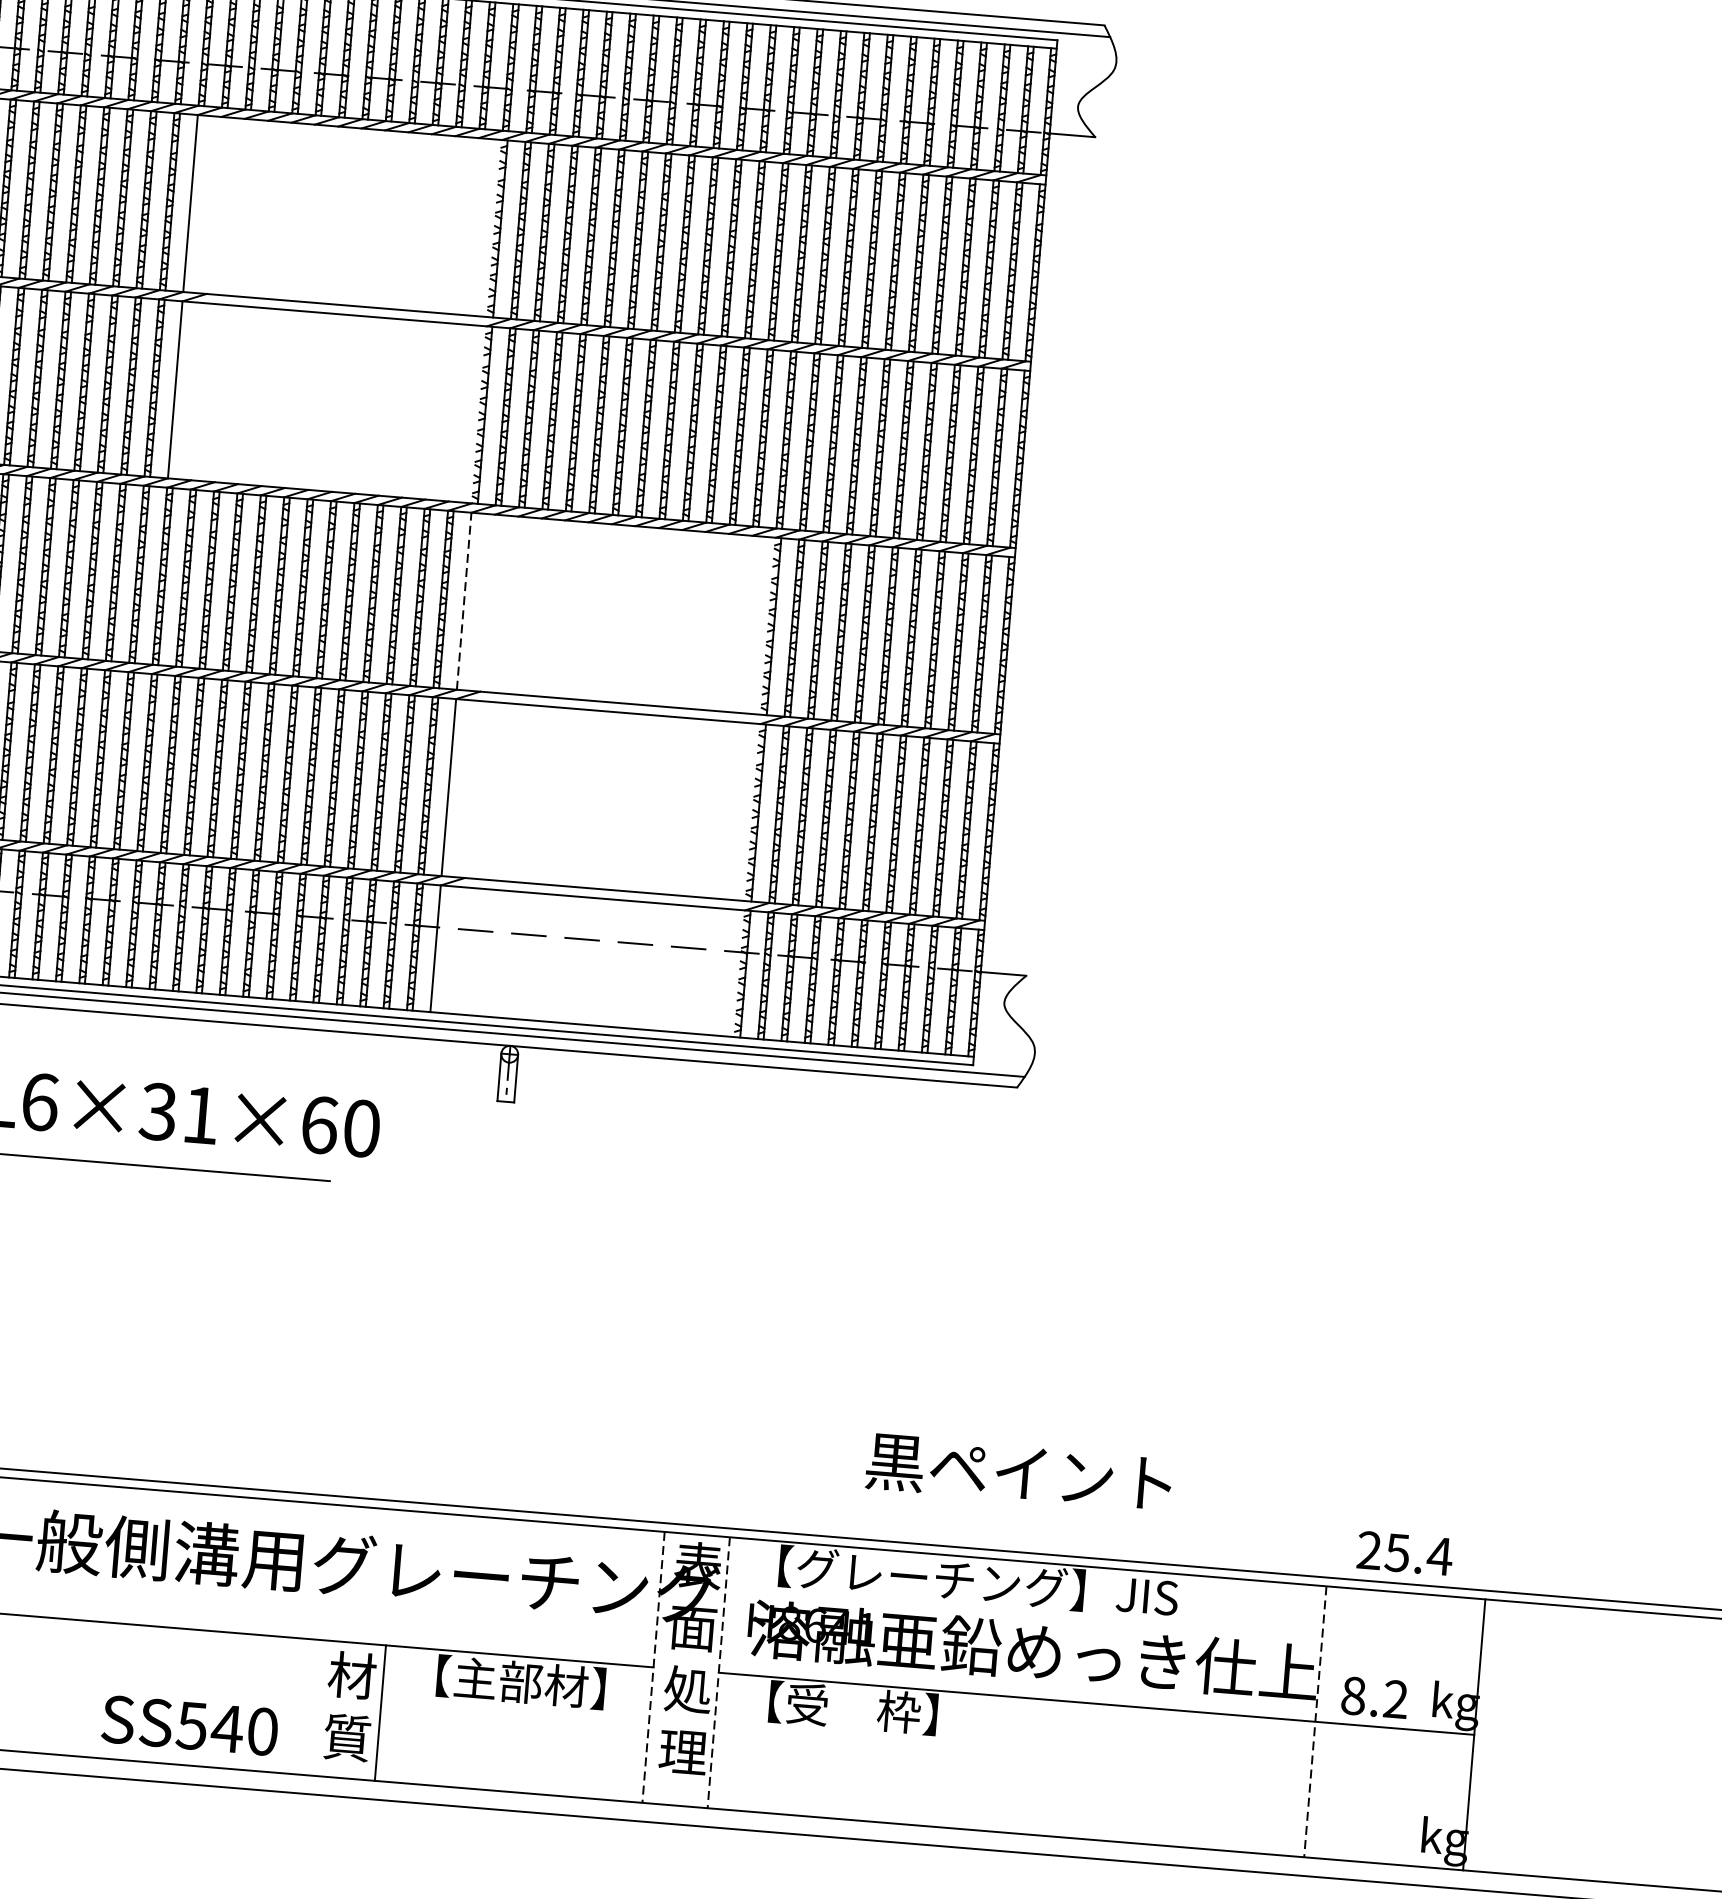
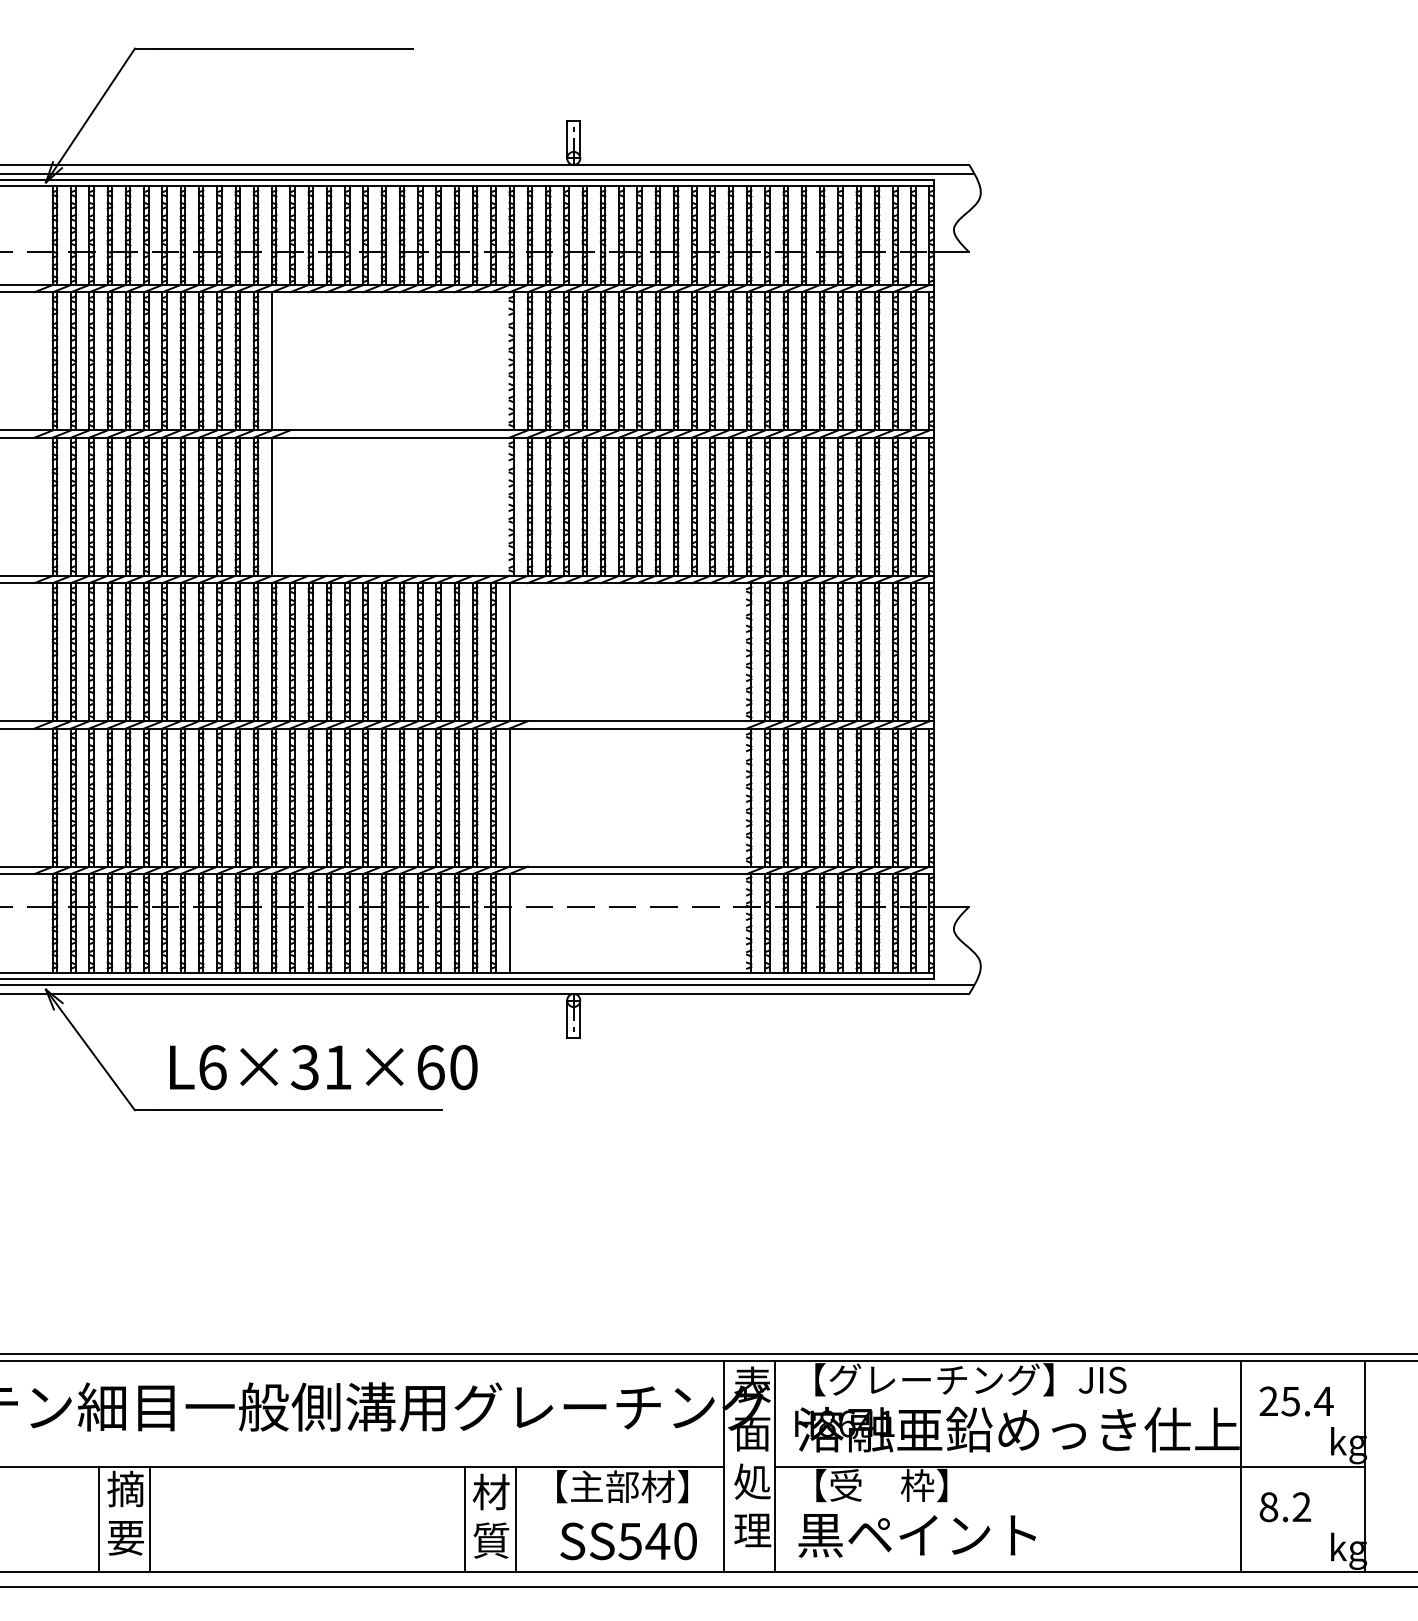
line: (464, 600) -> (509, 651), dashed -> solid
text: (1018, 1472) -> (916, 1535), moved
text: (1404, 1553) -> (1296, 1401), moved
line: (653, 1667) -> (724, 1466), dashed -> solid
line: (719, 1672) -> (775, 1466), dashed -> solid
text: (1373, 1698) -> (1284, 1507), moved
line: (315, 1707) -> (464, 1519), added
line: (1314, 1721) -> (1240, 1466), dashed -> solid
text: (189, 1725) -> (628, 1541), moved

